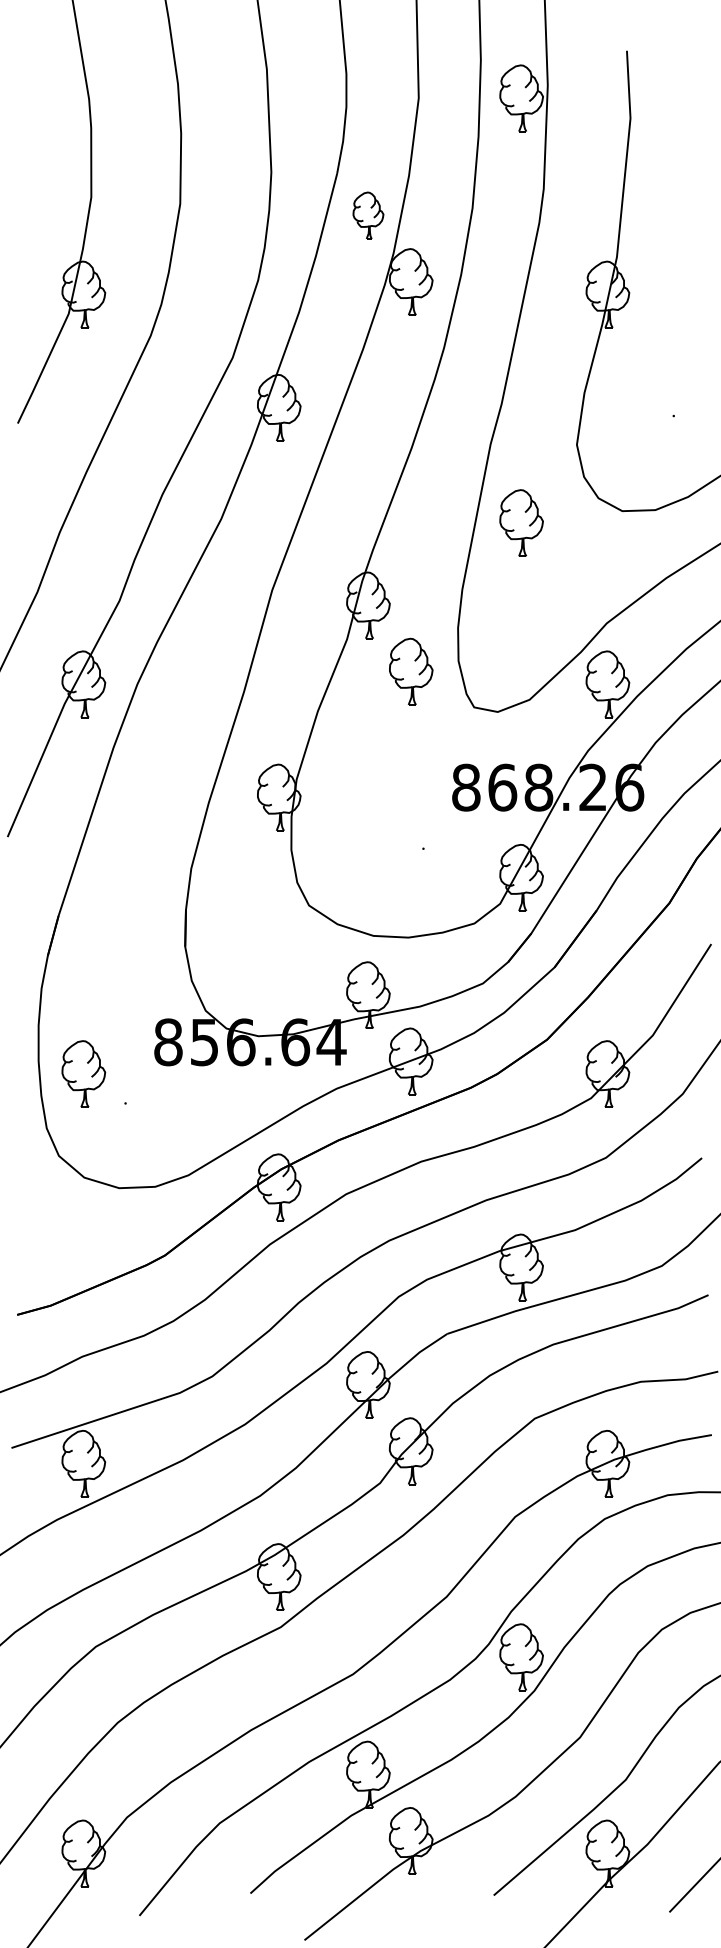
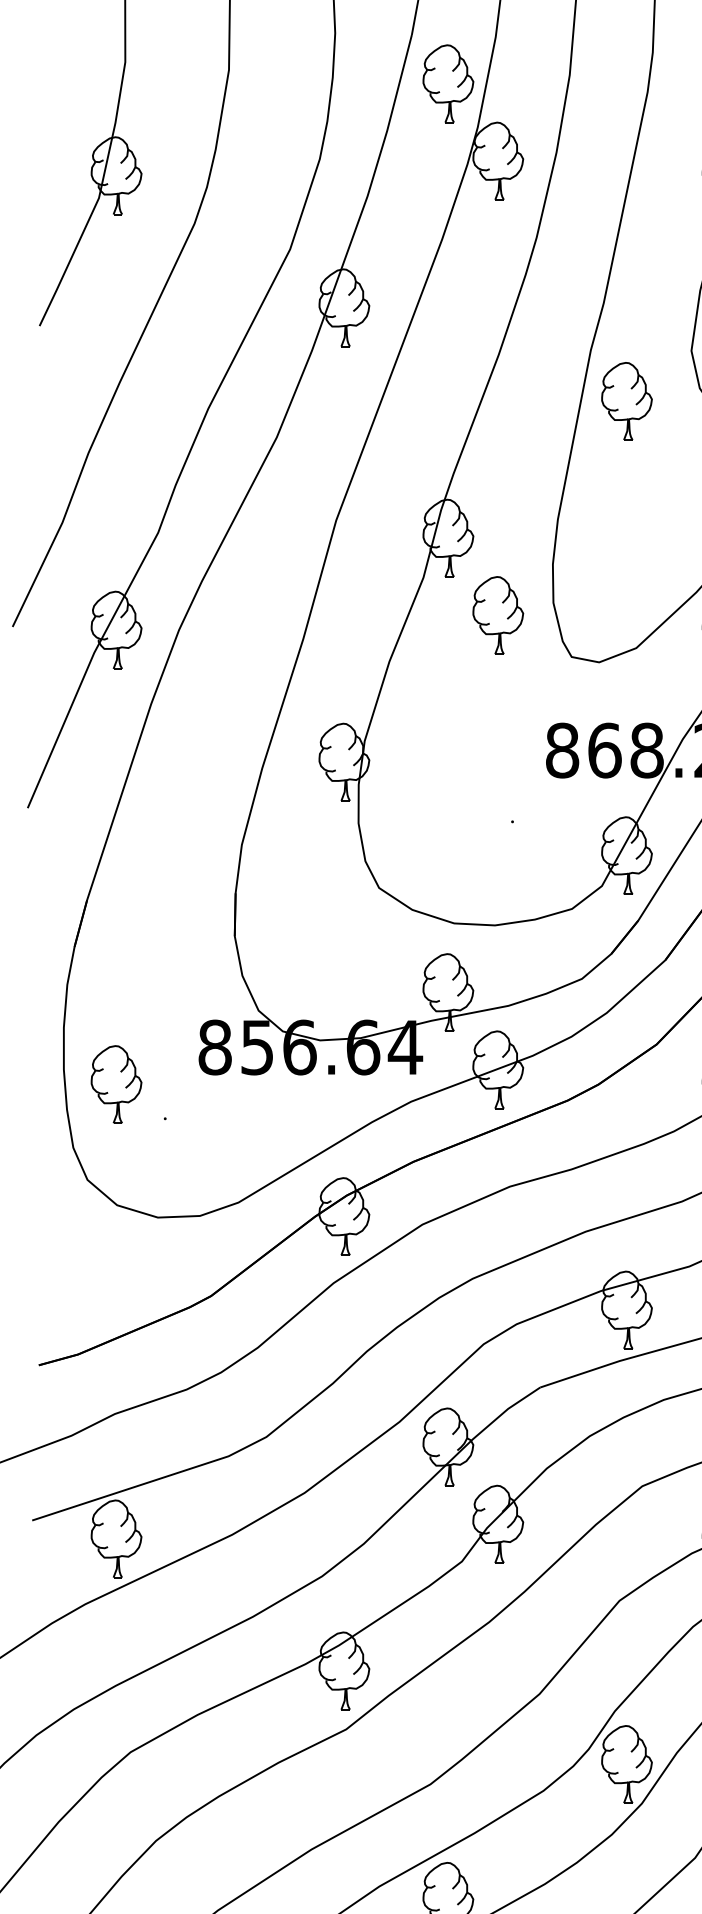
part: (368, 215) -> (448, 83), size x1.43
part: (521, 522) -> (626, 400), moved

